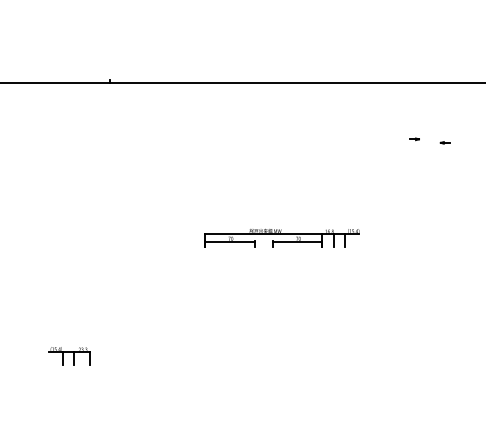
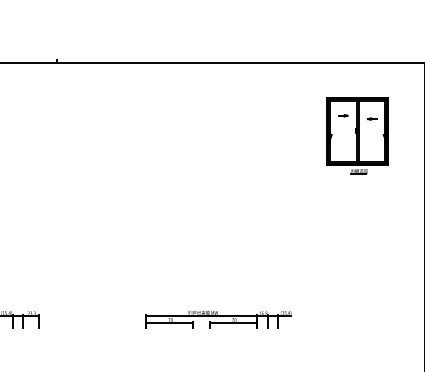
part: (429, 161) -> (357, 136), added
part: (281, 237) -> (218, 318), moved

